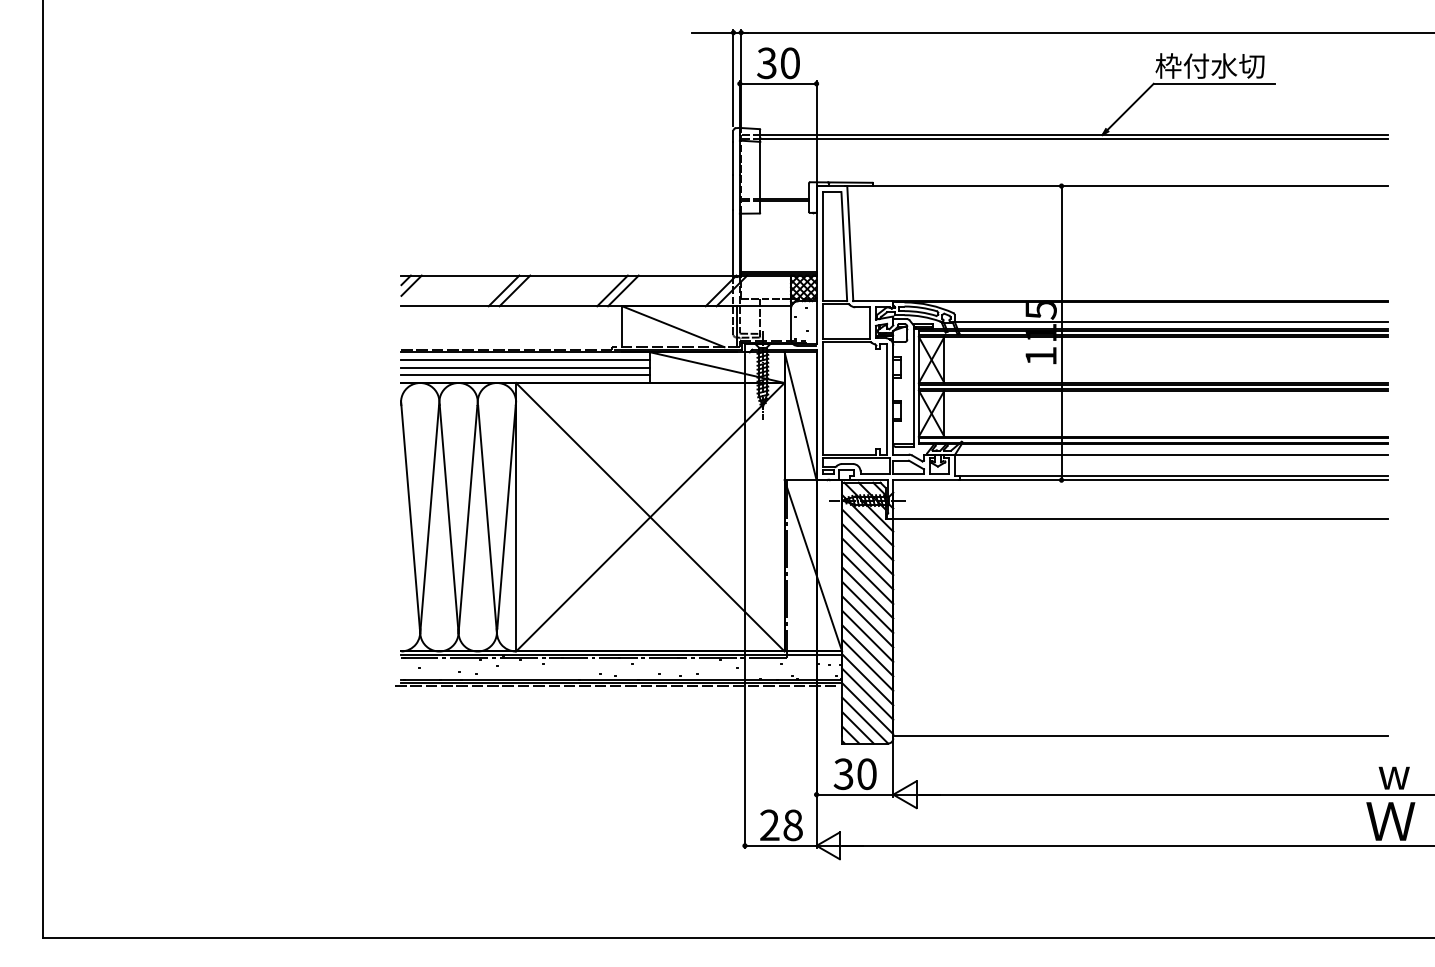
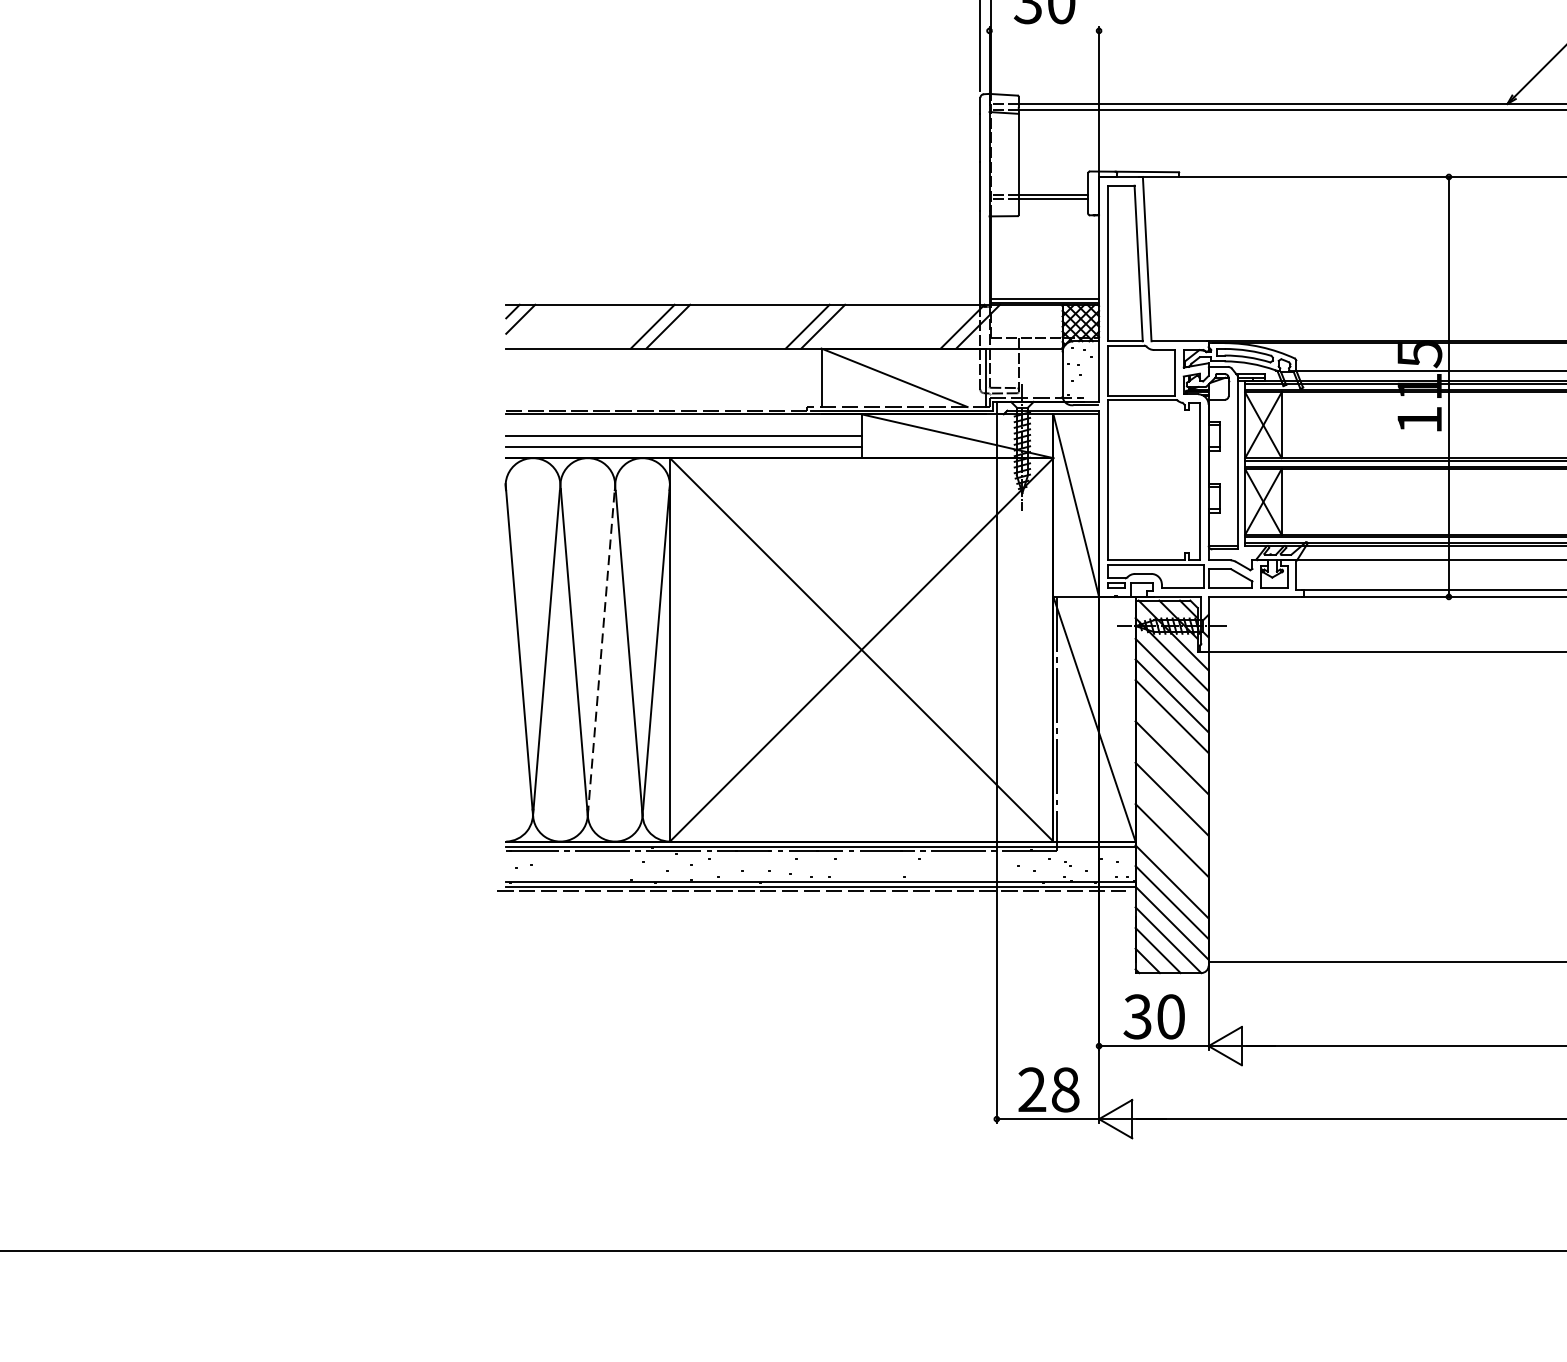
line: (777, 83) -> (1043, 30), removed
line: (525, 359) -> (683, 424), removed
line: (467, 519) -> (600, 653), solid -> dashed
line: (867, 578) -> (1171, 737), removed
line: (867, 606) -> (1171, 777), removed
line: (867, 635) -> (1171, 818), removed
line: (867, 664) -> (1171, 860), removed

